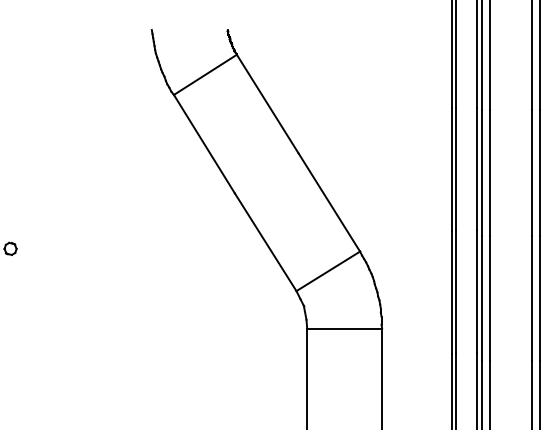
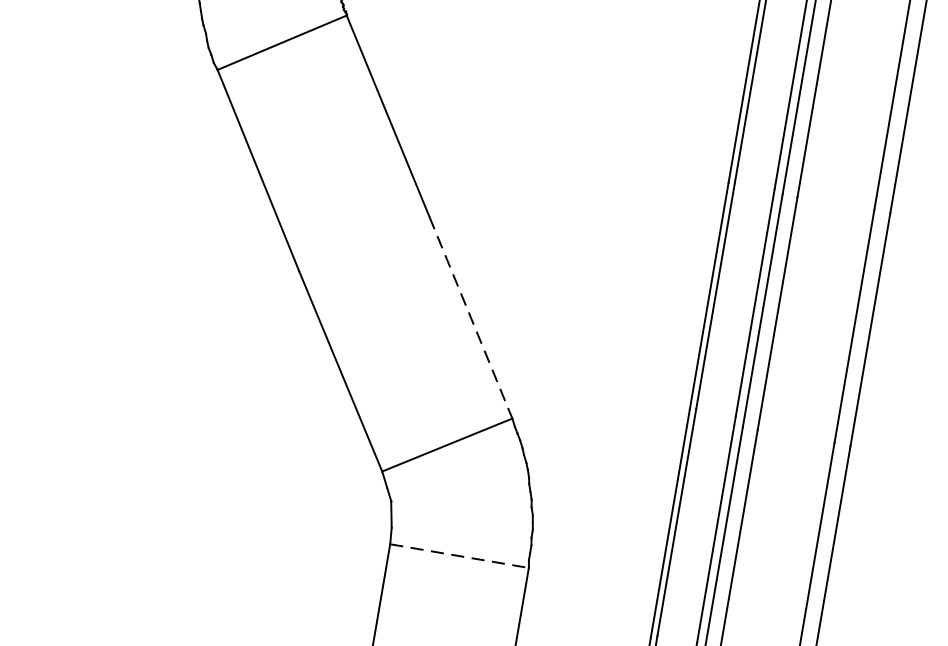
line: (329, 202) -> (471, 318), solid -> dashed
line: (345, 328) -> (461, 556), solid -> dashed

